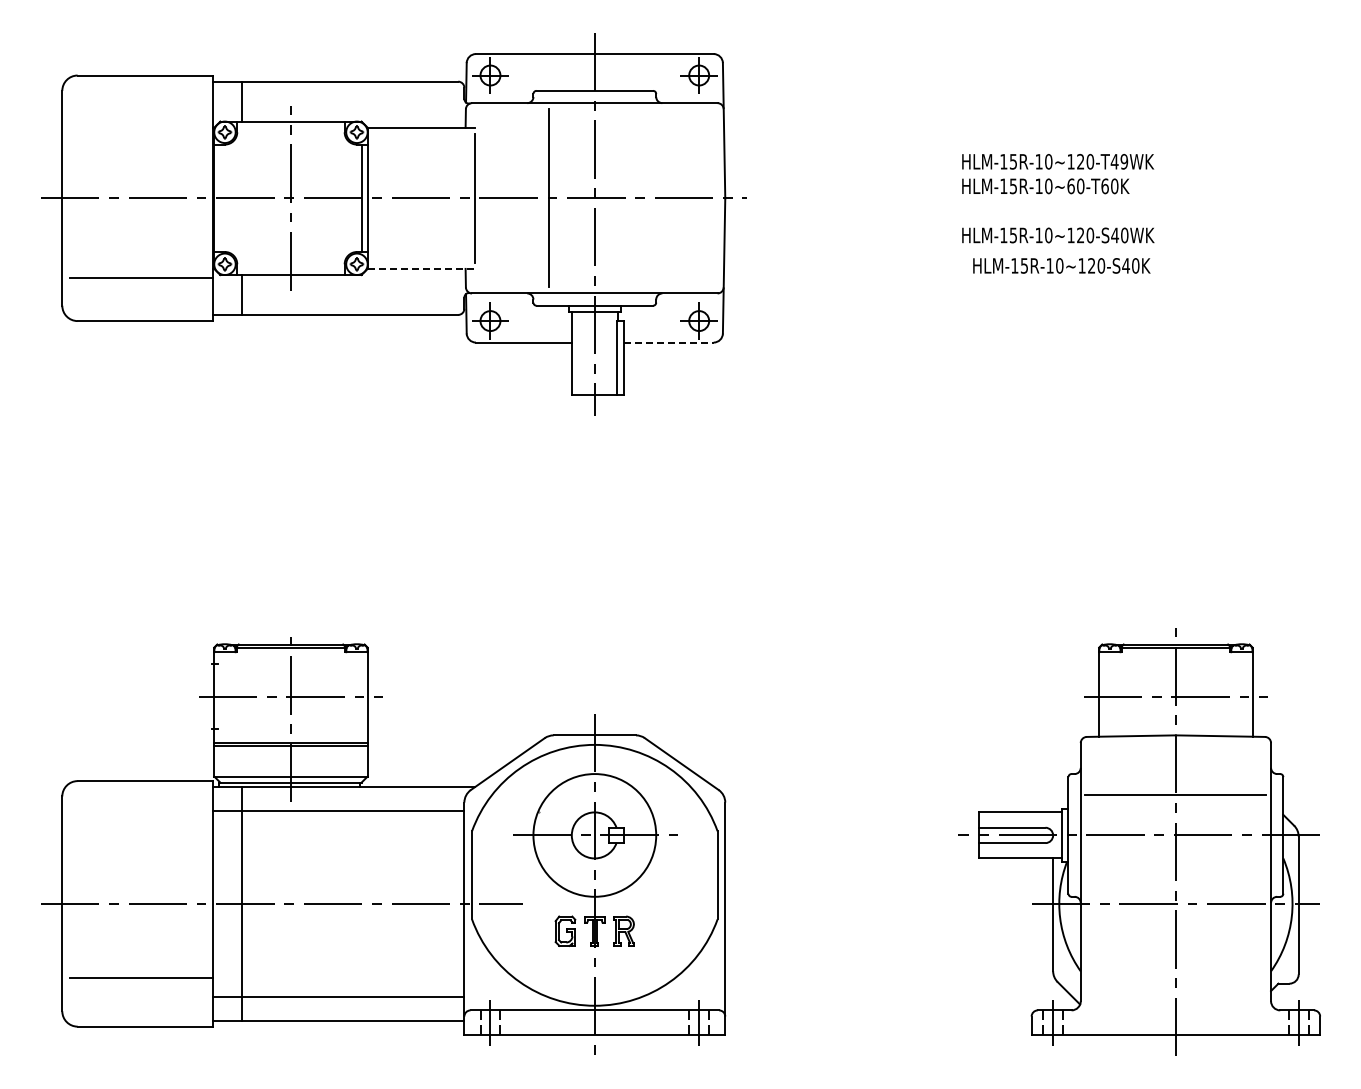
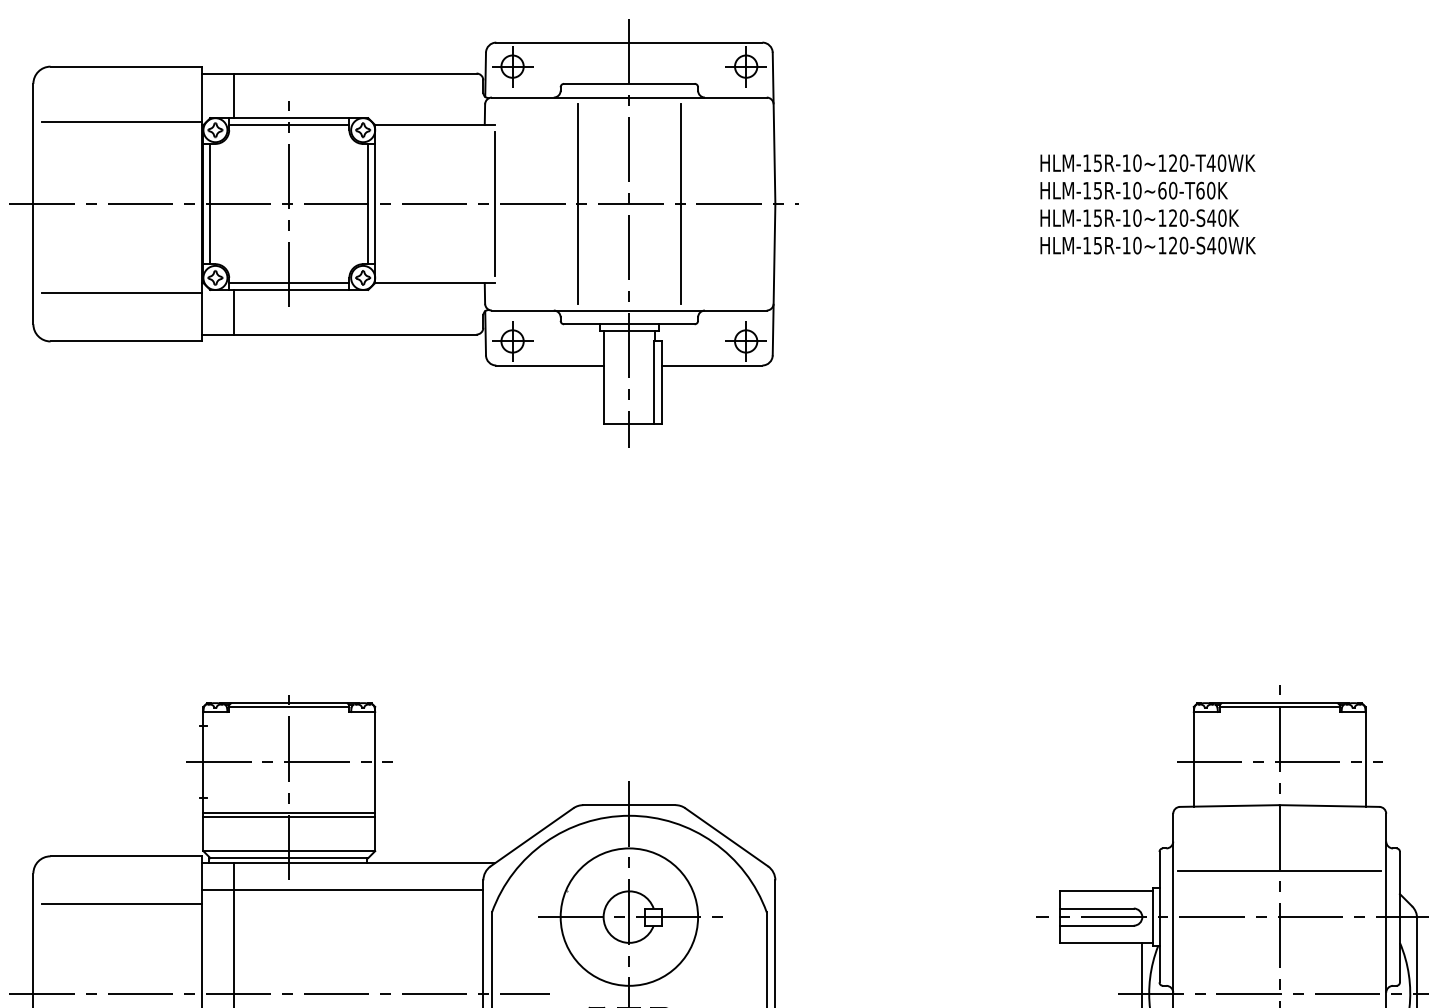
line: (140, 124) -> (120, 121), added
line: (290, 127) -> (288, 124), added
text: (1123, 161) -> (1221, 162), HLM-15R-10~120-T49WK -> HLM-15R-10~120-T40WK
line: (220, 198) -> (210, 204), added
line: (640, 198) -> (680, 204), added
text: (1061, 265) -> (1139, 217), moved
line: (290, 268) -> (288, 282), added
line: (421, 268) -> (435, 282), dashed -> solid
line: (668, 342) -> (711, 365), dashed -> solid
line: (140, 824) -> (120, 904), added

